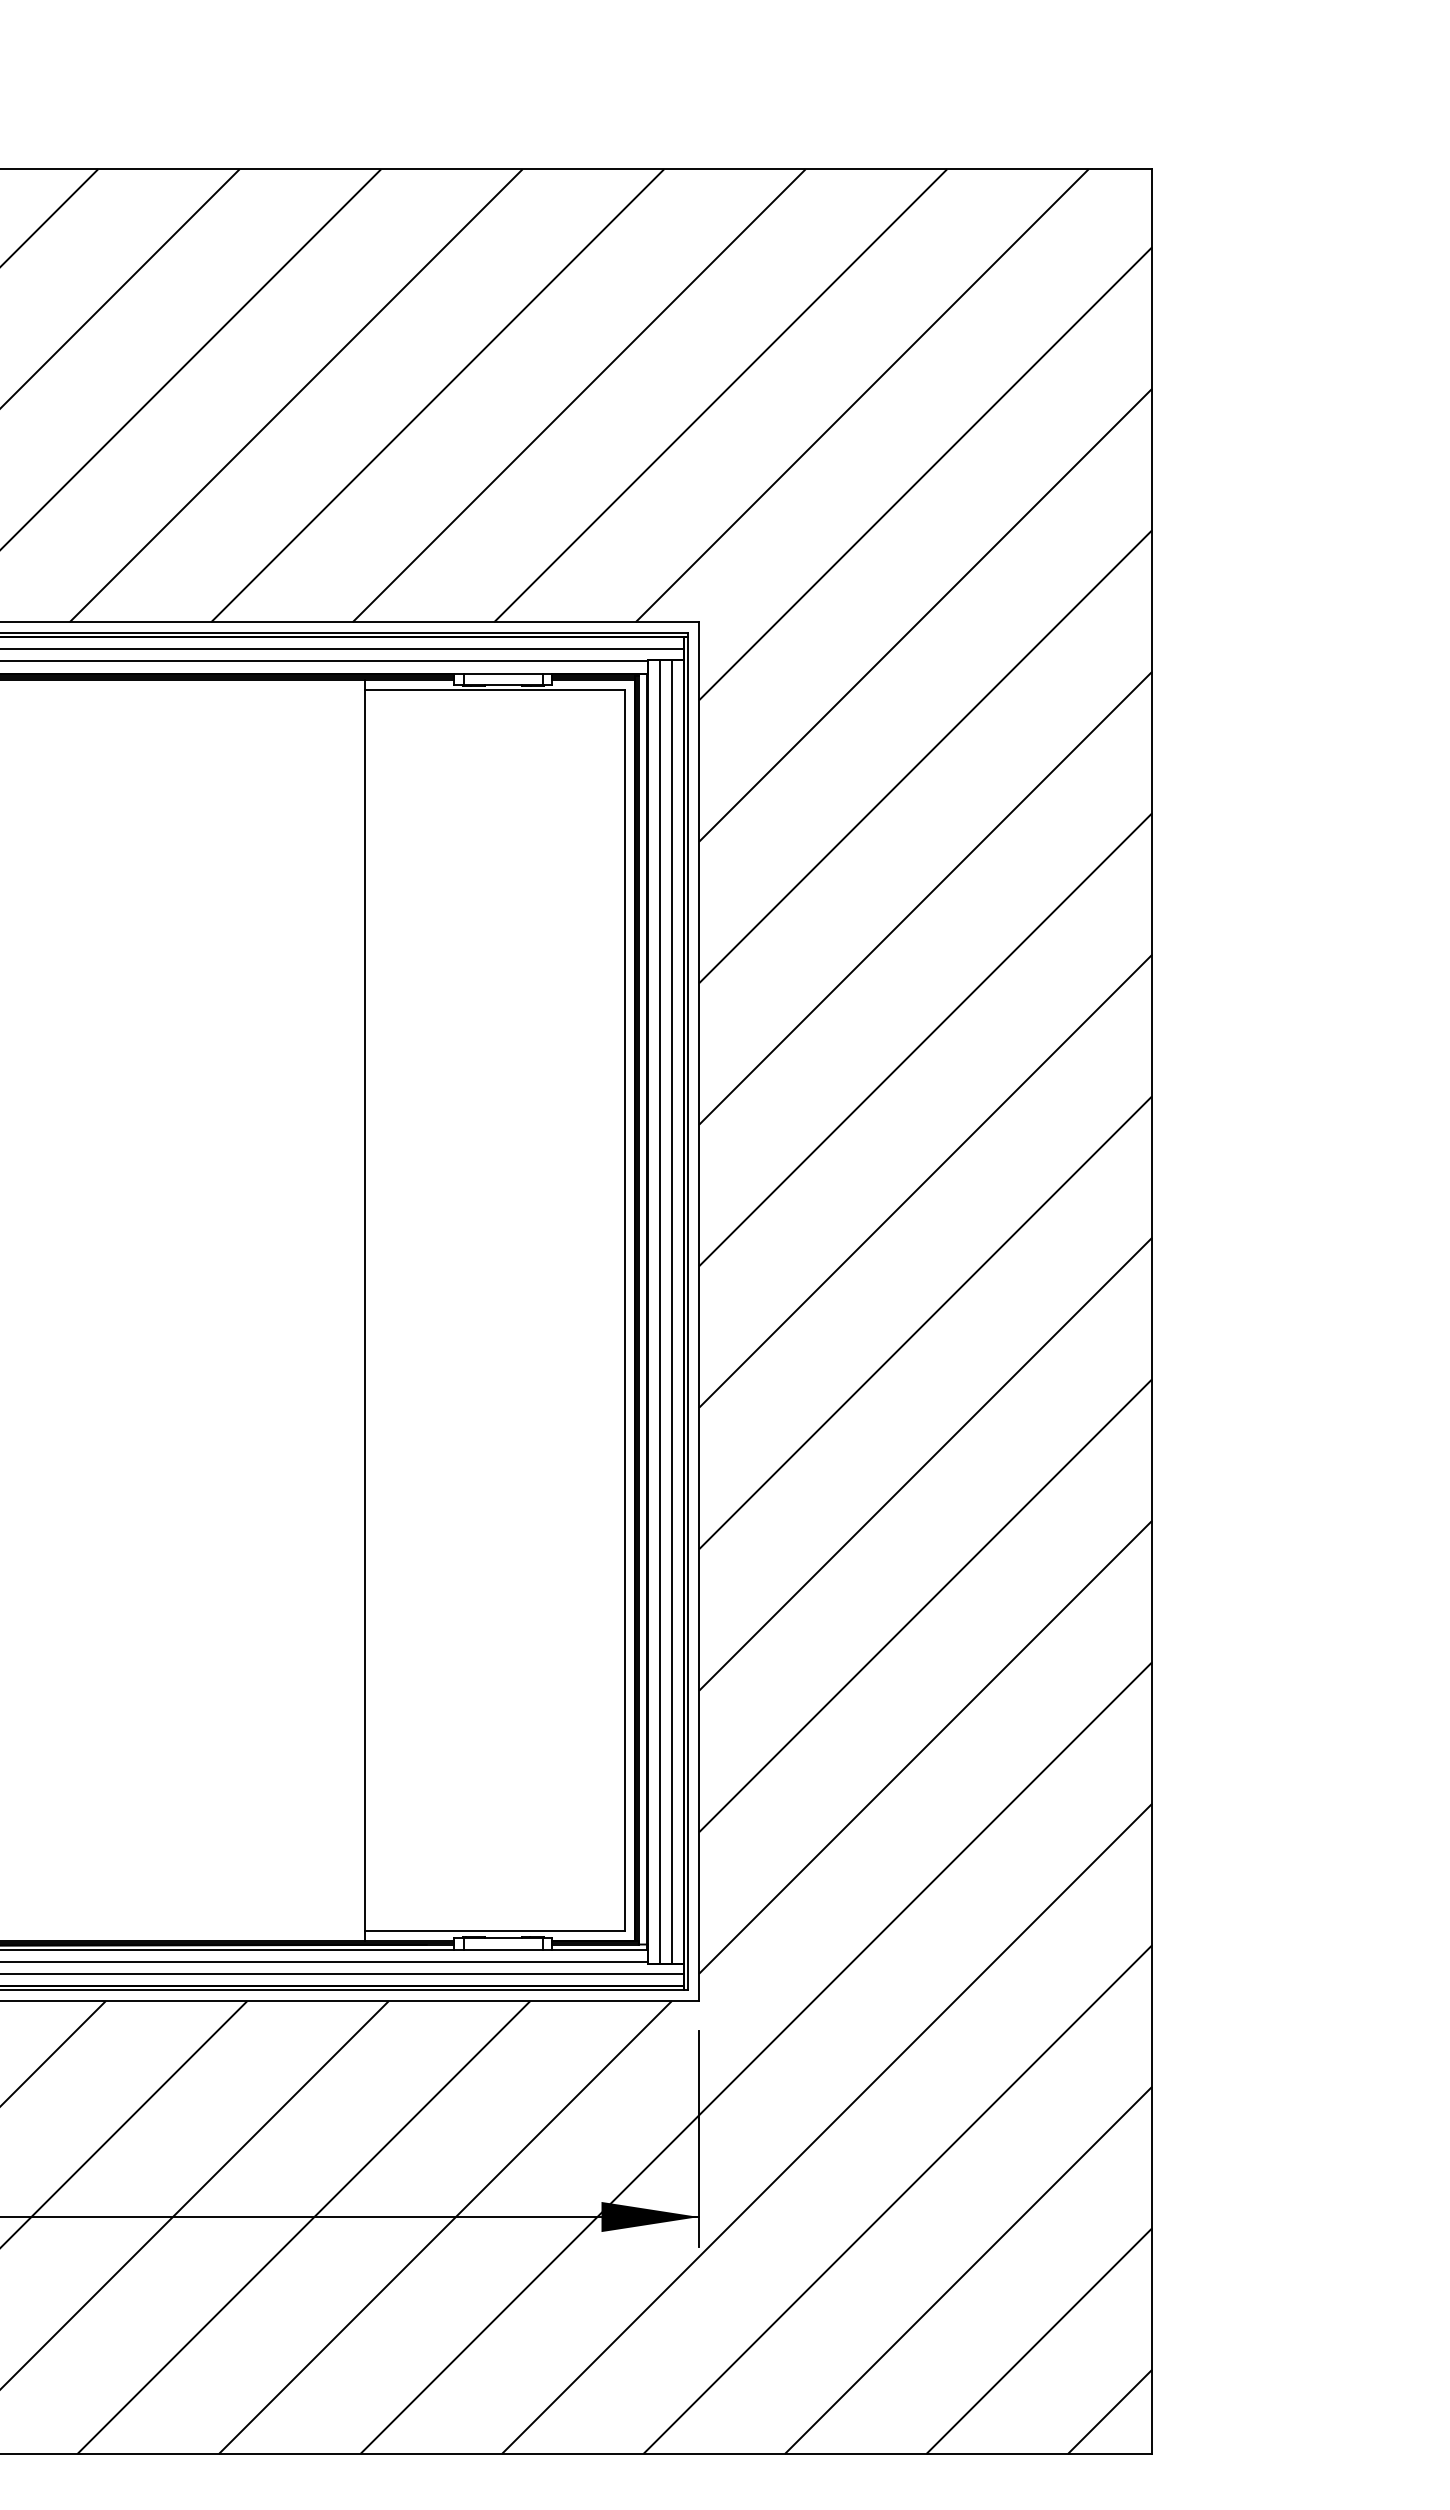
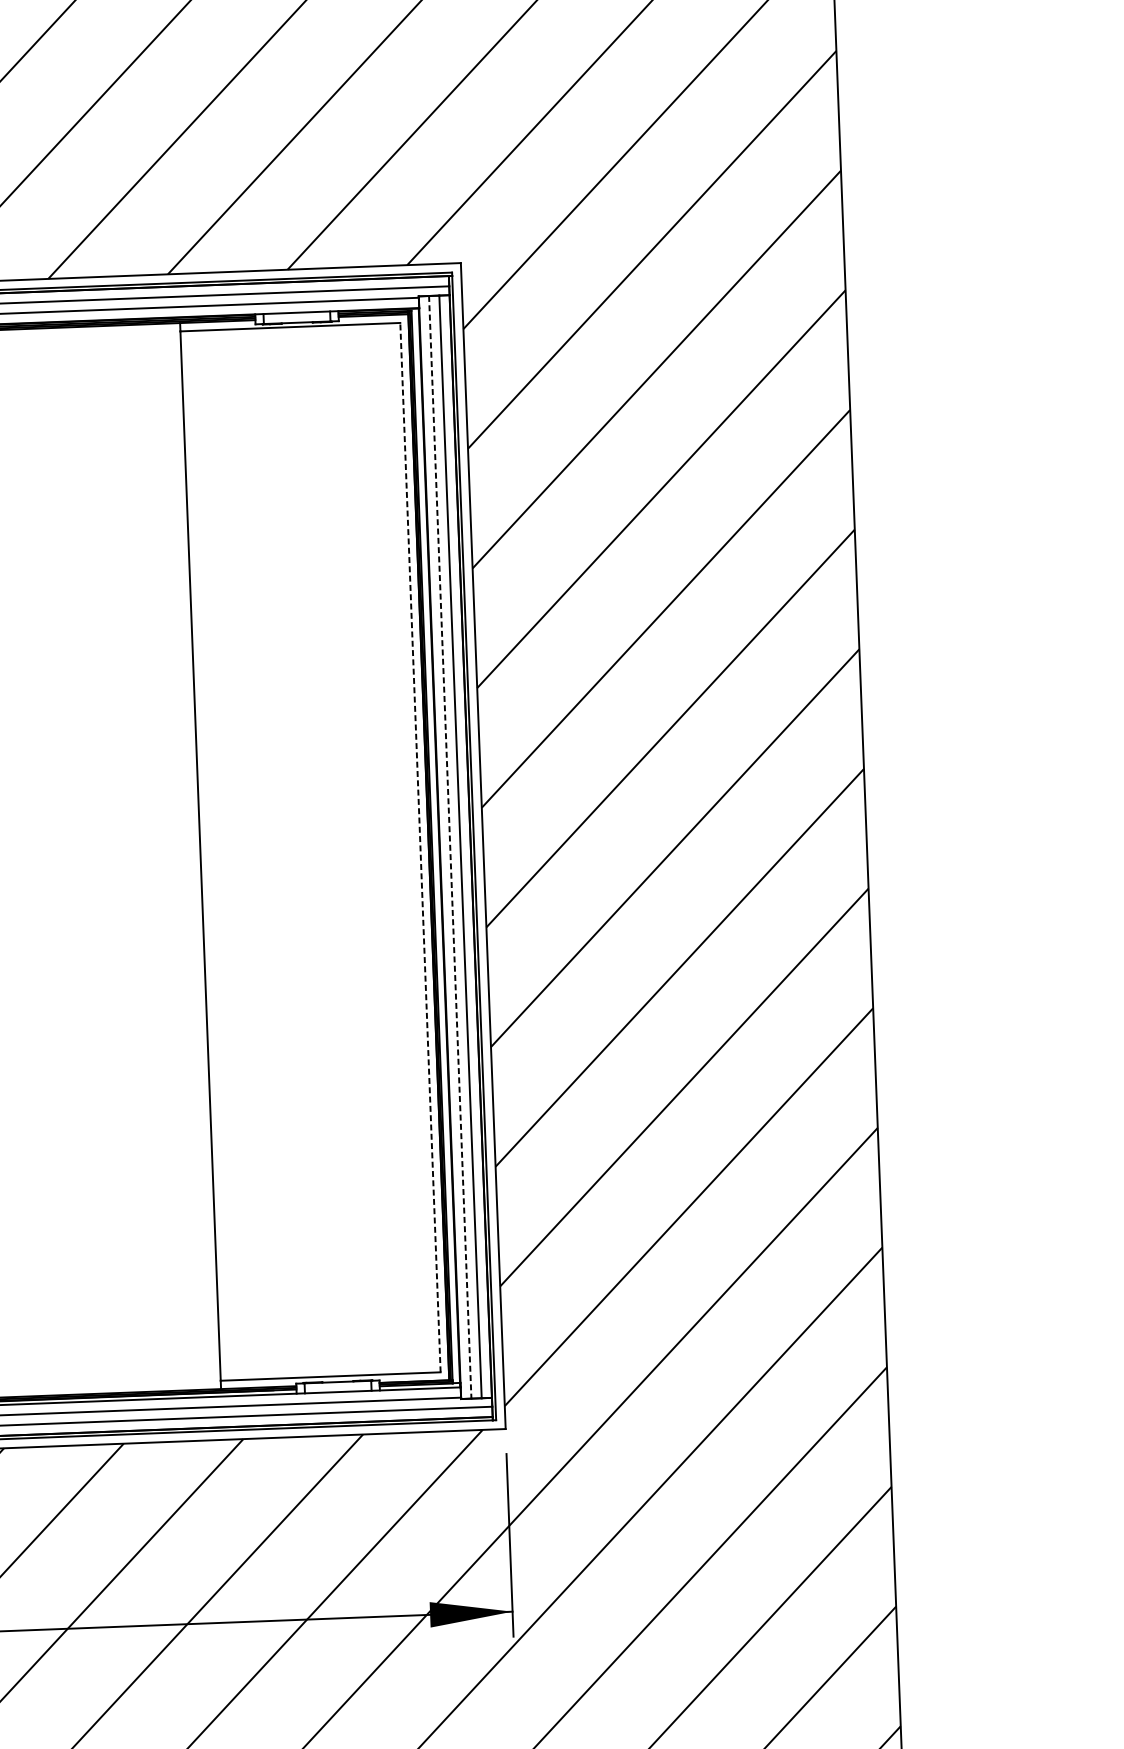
line: (624, 1310) -> (420, 847), solid -> dashed
line: (660, 1311) -> (450, 847), solid -> dashed

